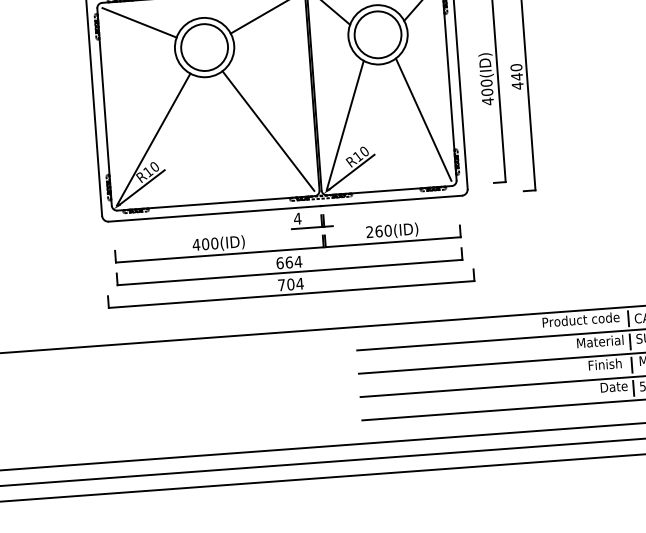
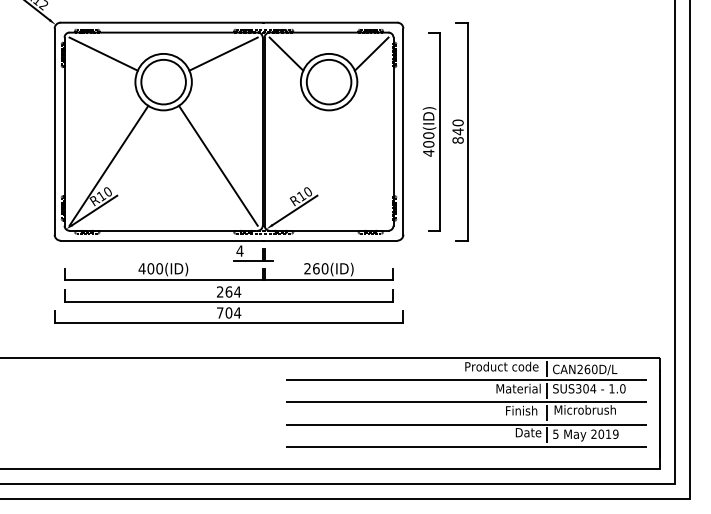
text: (517, 86) -> (457, 140), 440 -> 840
line: (423, 119) -> (366, 165), removed
line: (345, 125) -> (291, 165), removed
text: (279, 262) -> (219, 291), 664 -> 264

